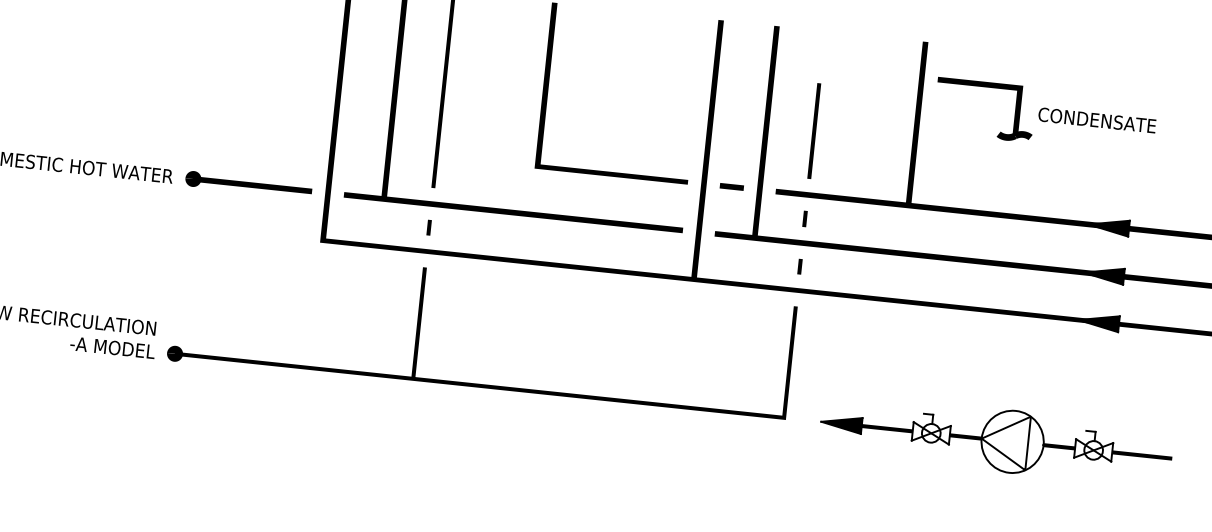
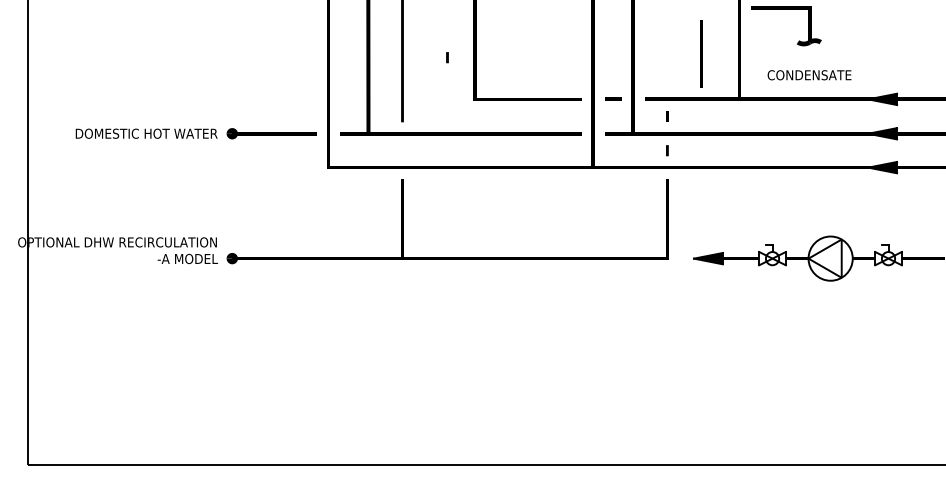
text: (1097, 120) -> (809, 75), moved
line: (814, 130) -> (701, 53), moved
line: (429, 227) -> (447, 57), moved

